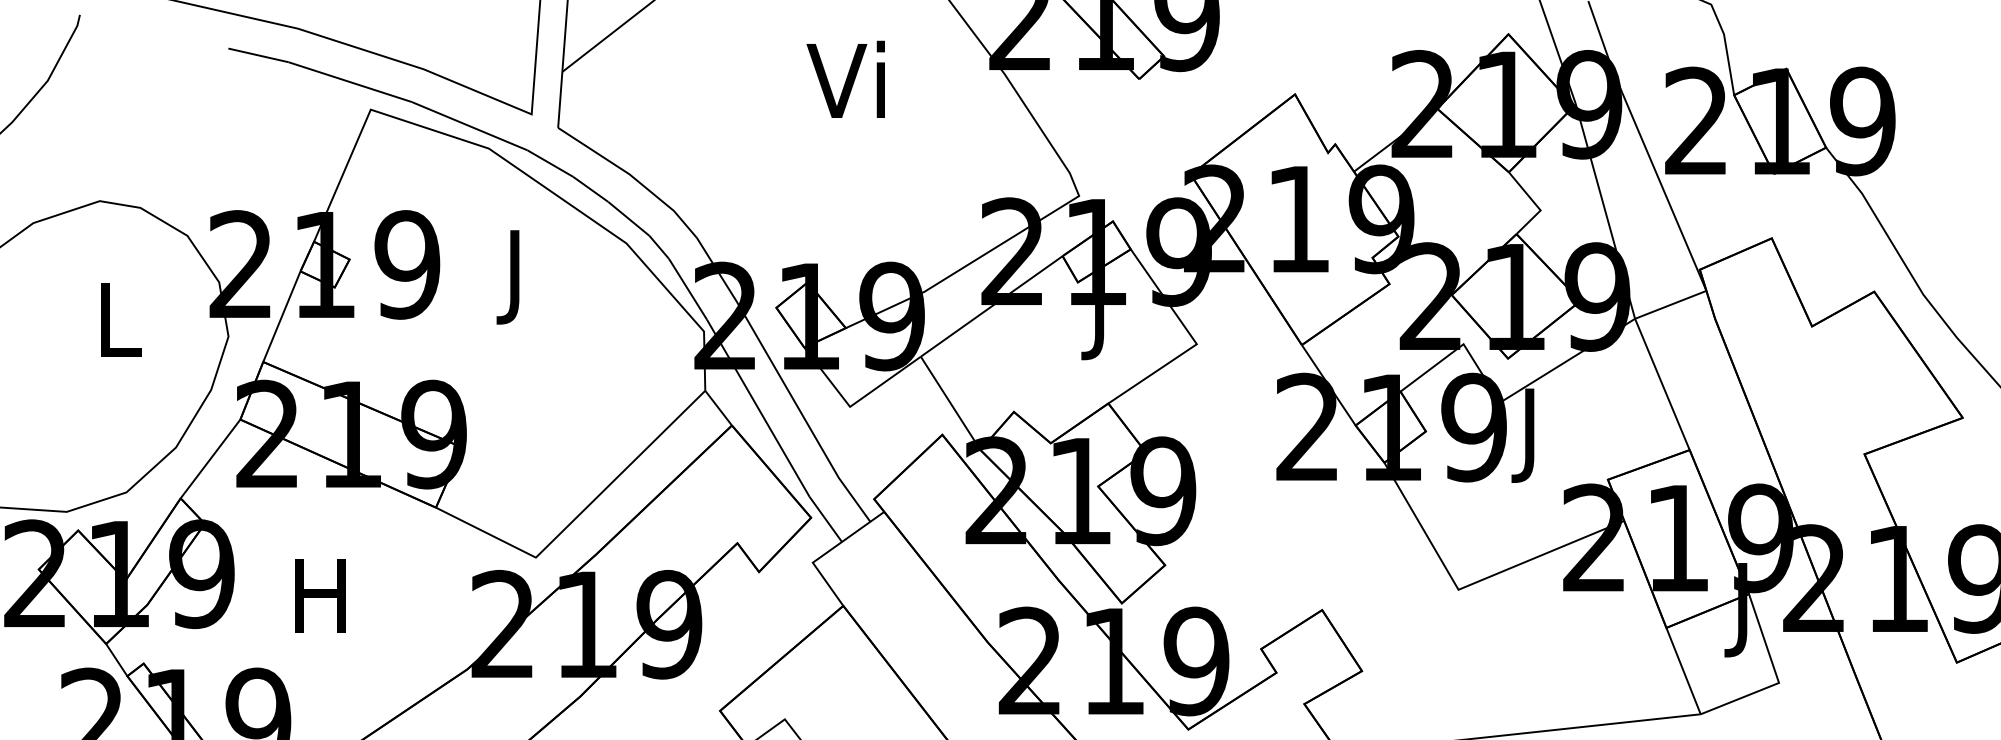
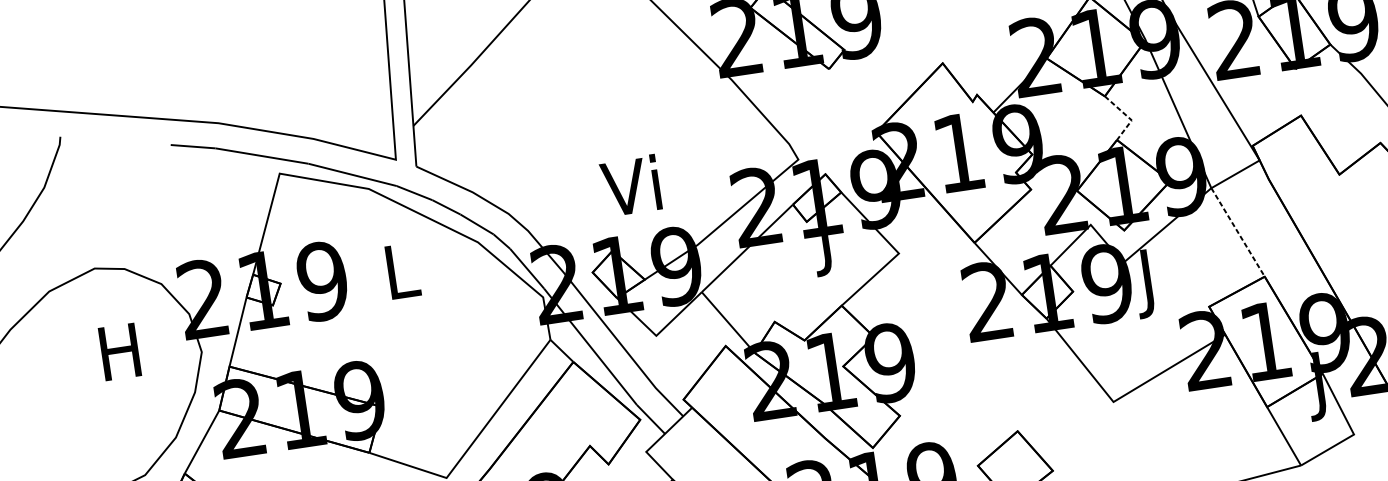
text: (845, 78) -> (630, 185), moved
line: (1536, 205) -> (1128, 117), solid -> dashed
text: (517, 277) -> (403, 278), J -> L
text: (117, 319) -> (120, 351), L -> H
line: (1662, 384) -> (1238, 232), solid -> dashed

